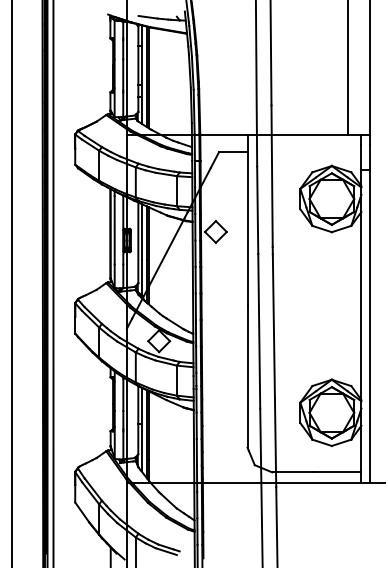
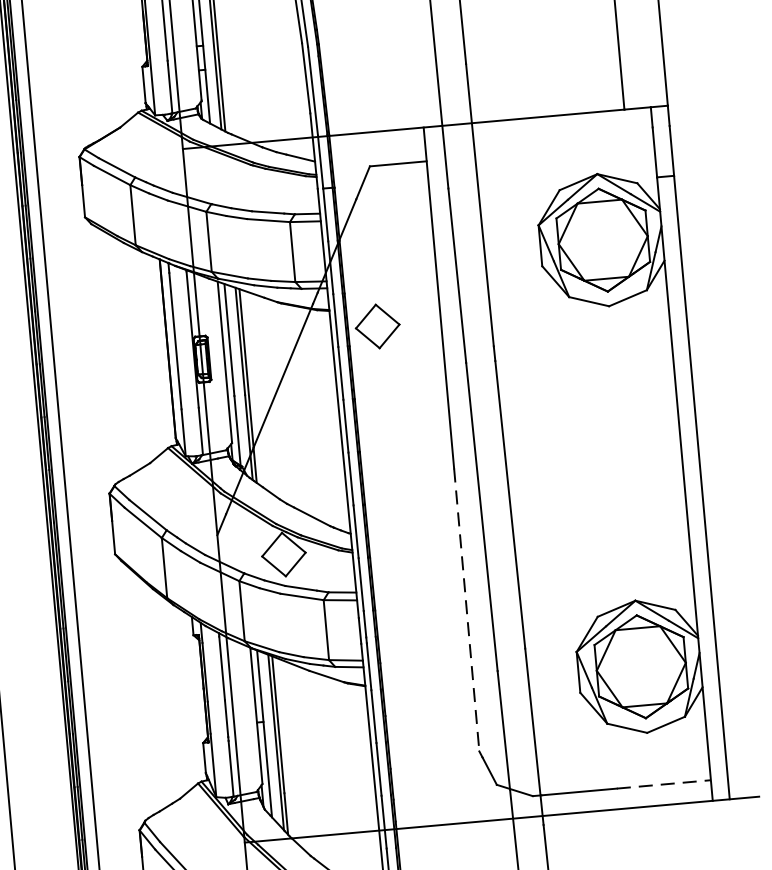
line: (247, 376) -> (466, 609), solid -> dashed
line: (337, 472) -> (663, 784), solid -> dashed

